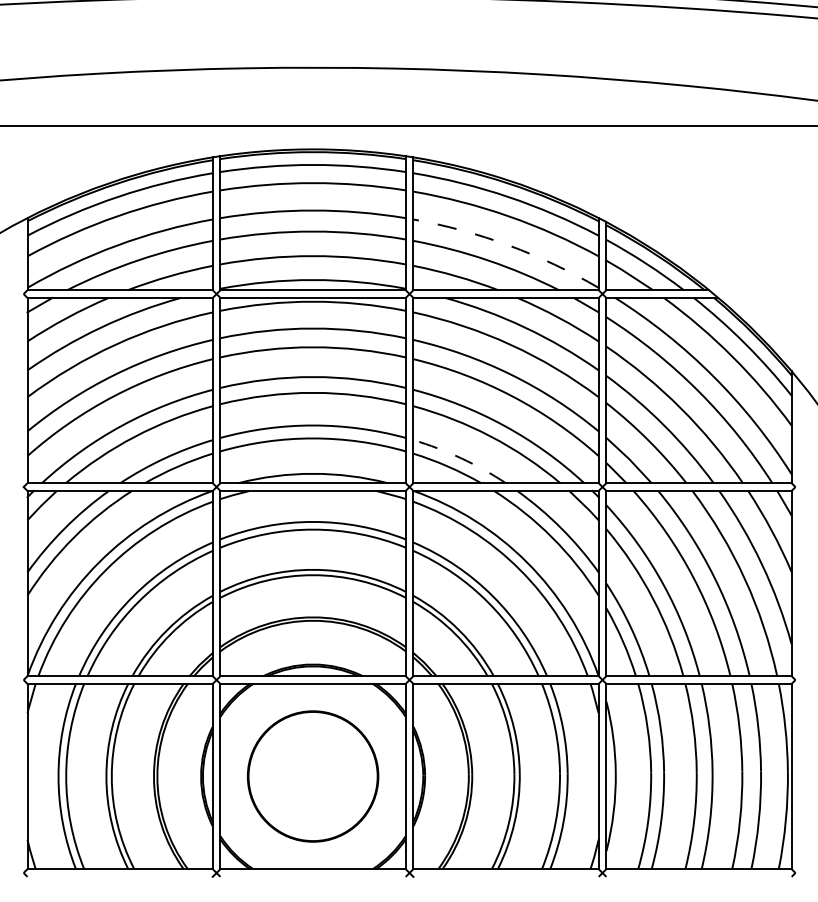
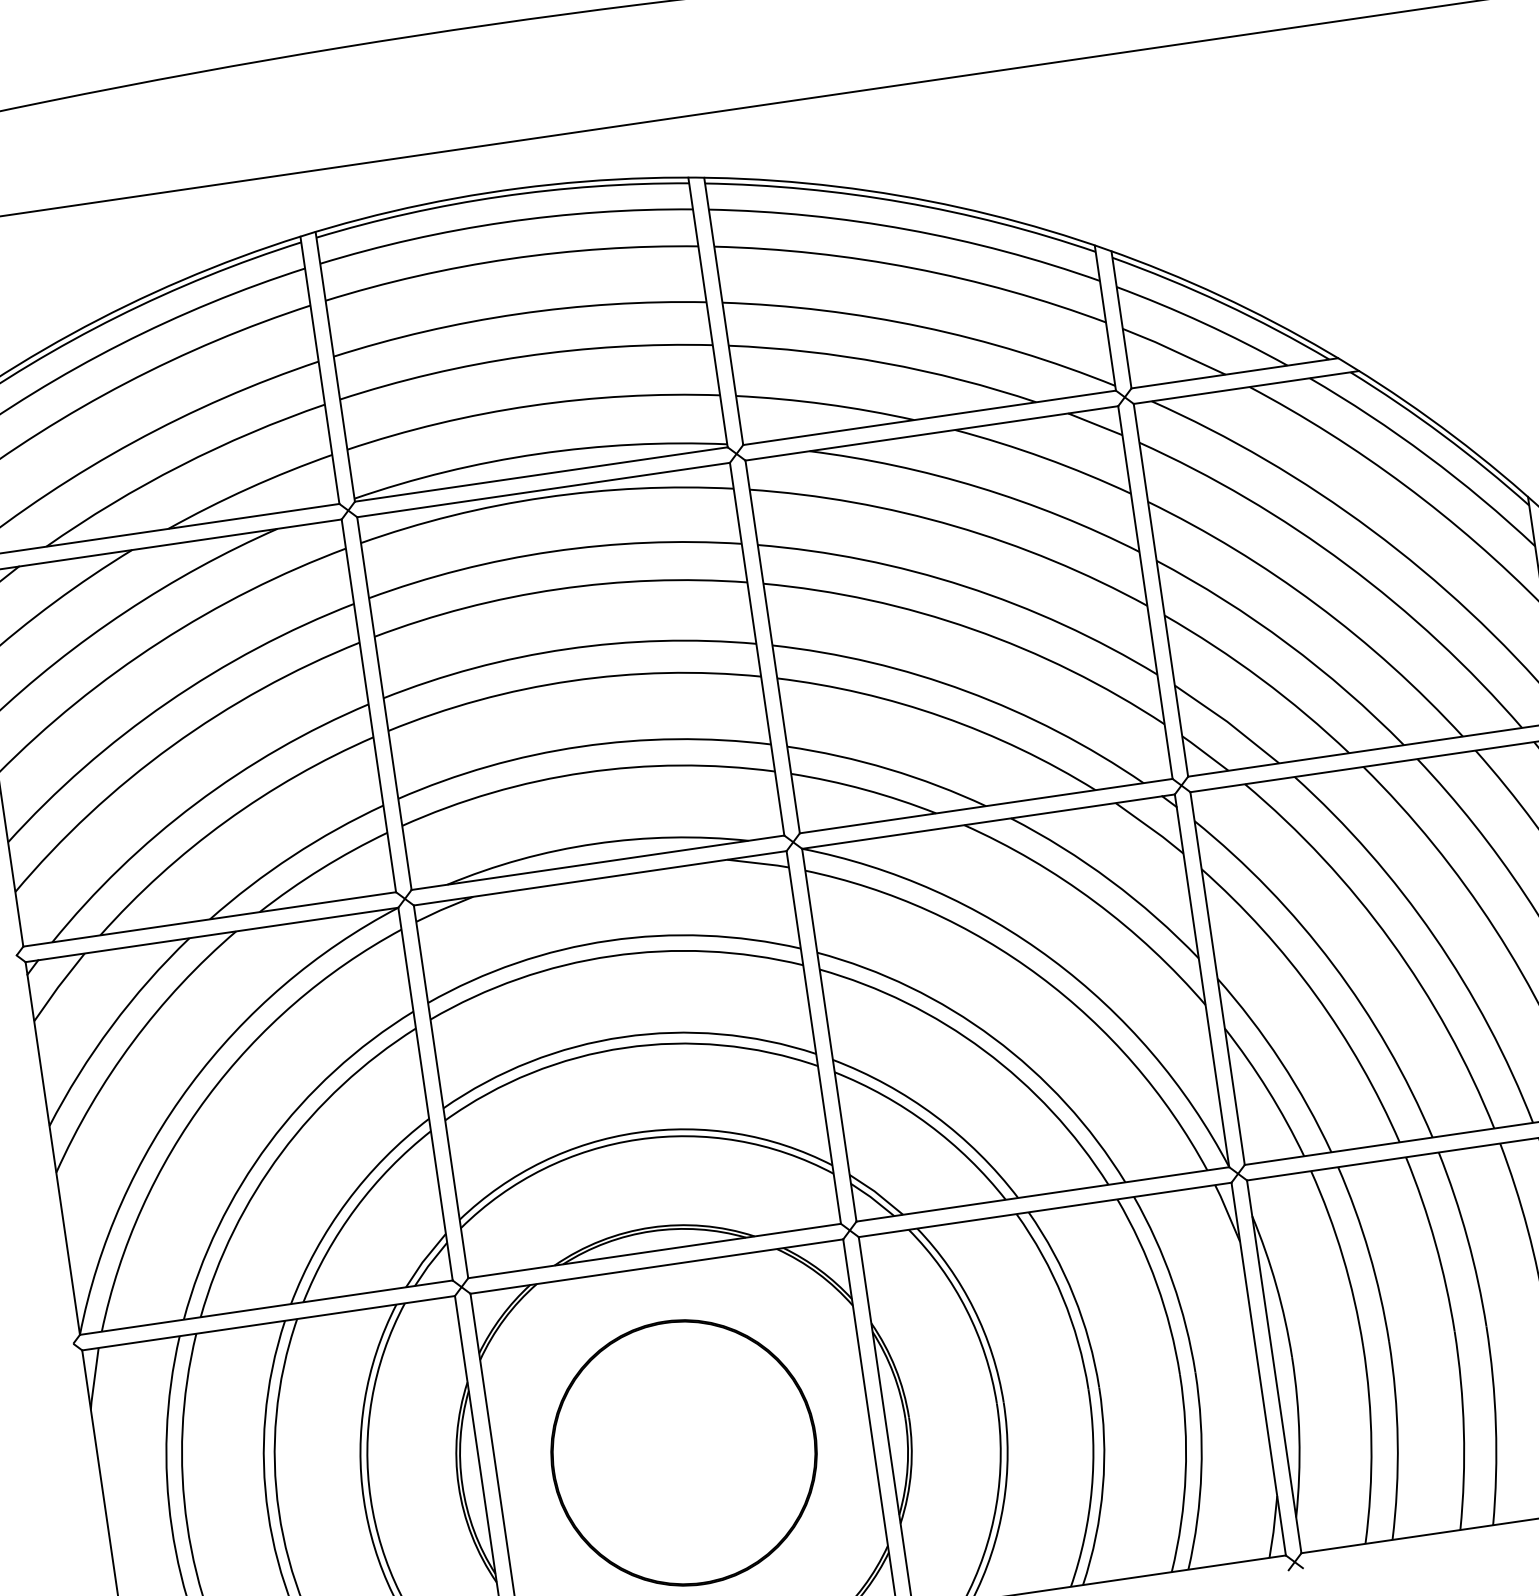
arc: (509, 245) -> (923, 326), dashed -> solid
arc: (461, 458) -> (889, 769), dashed -> solid

